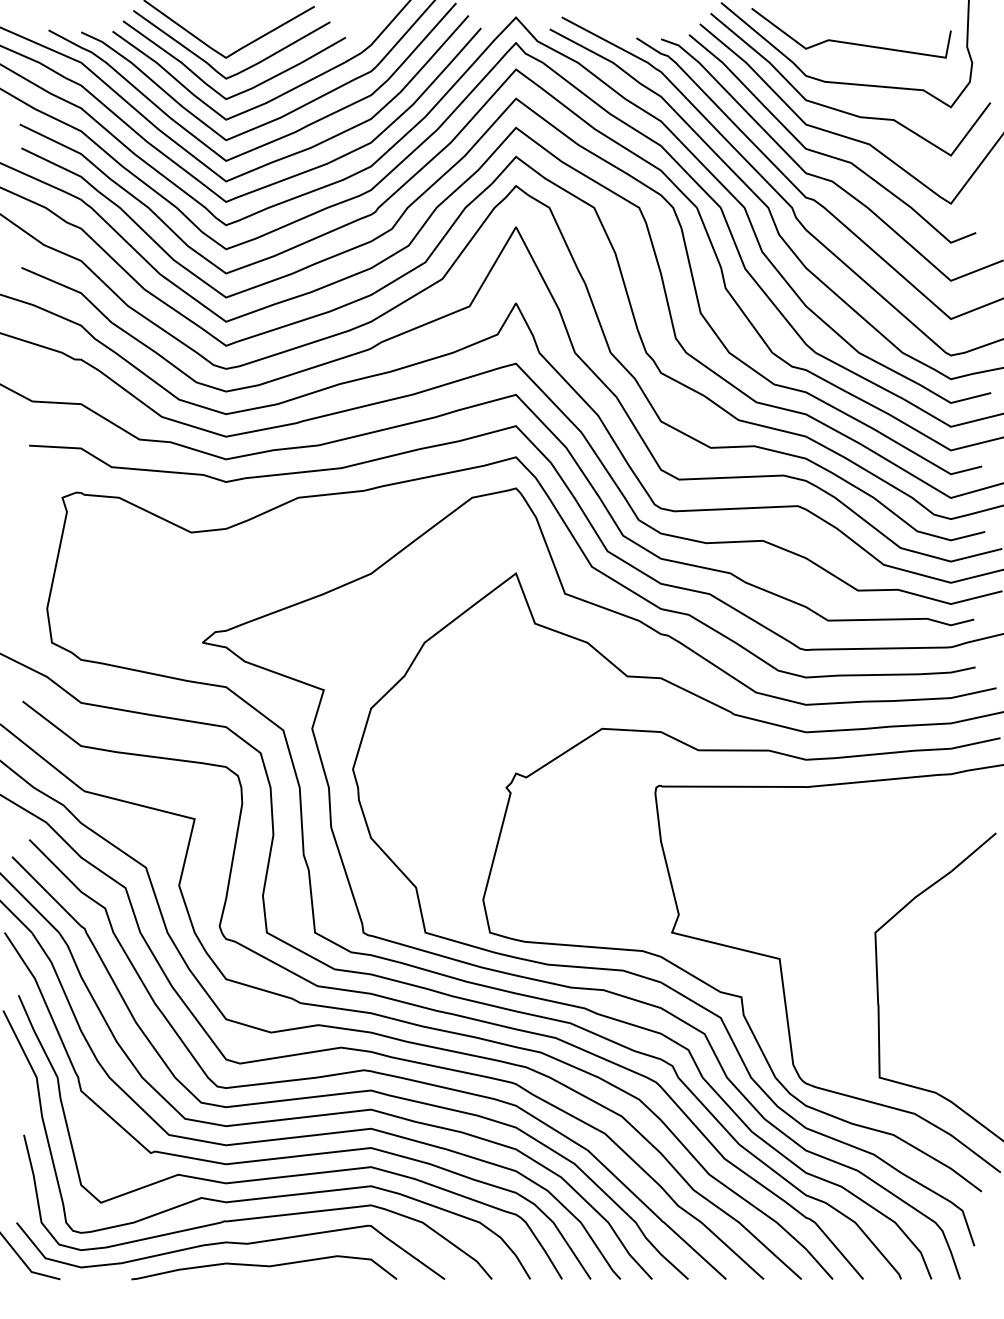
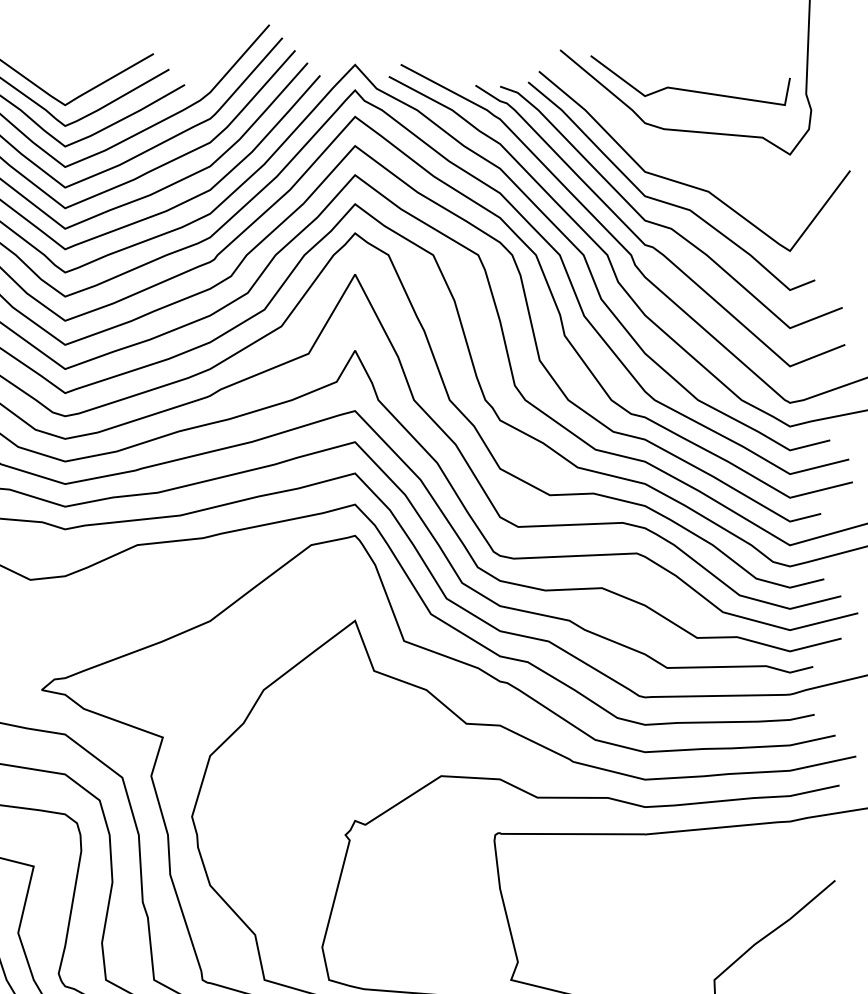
curve: (842, 110) -> (681, 157), removed

